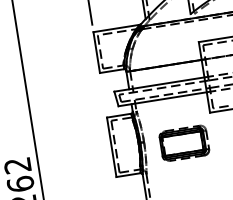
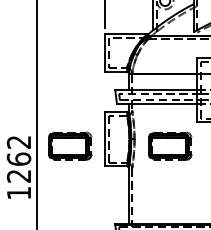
part: (74, 160) -> (70, 145), added

